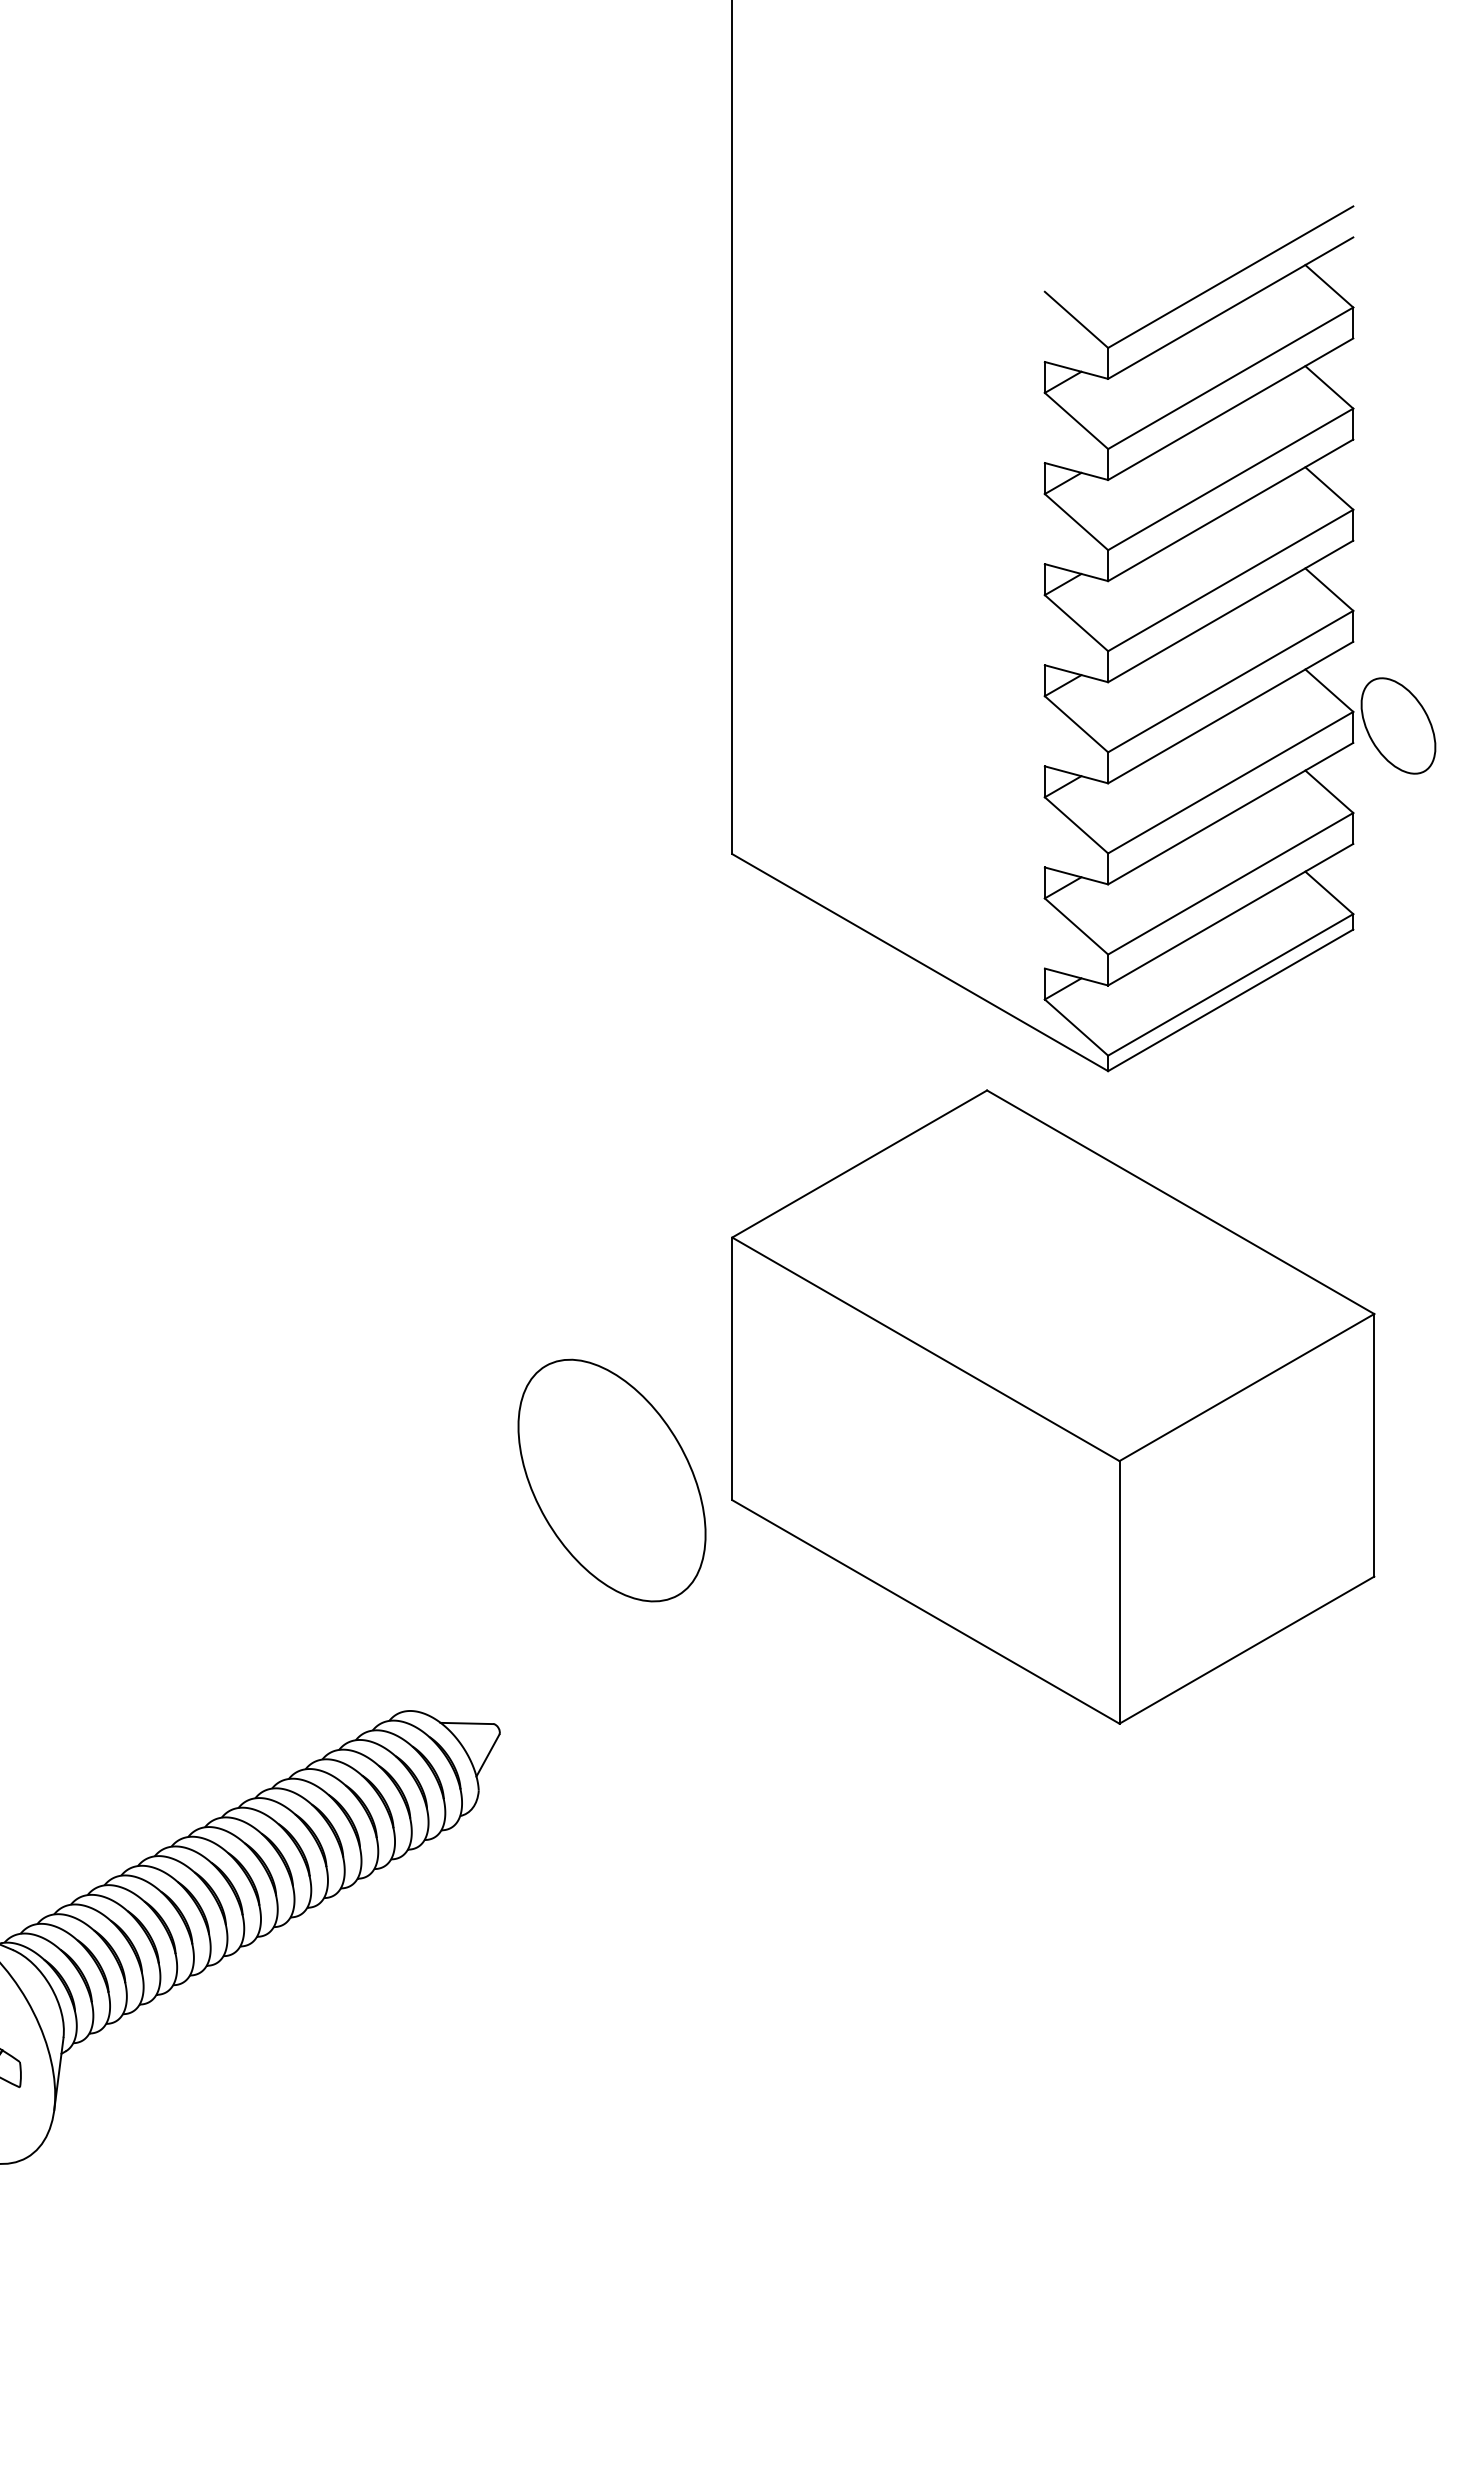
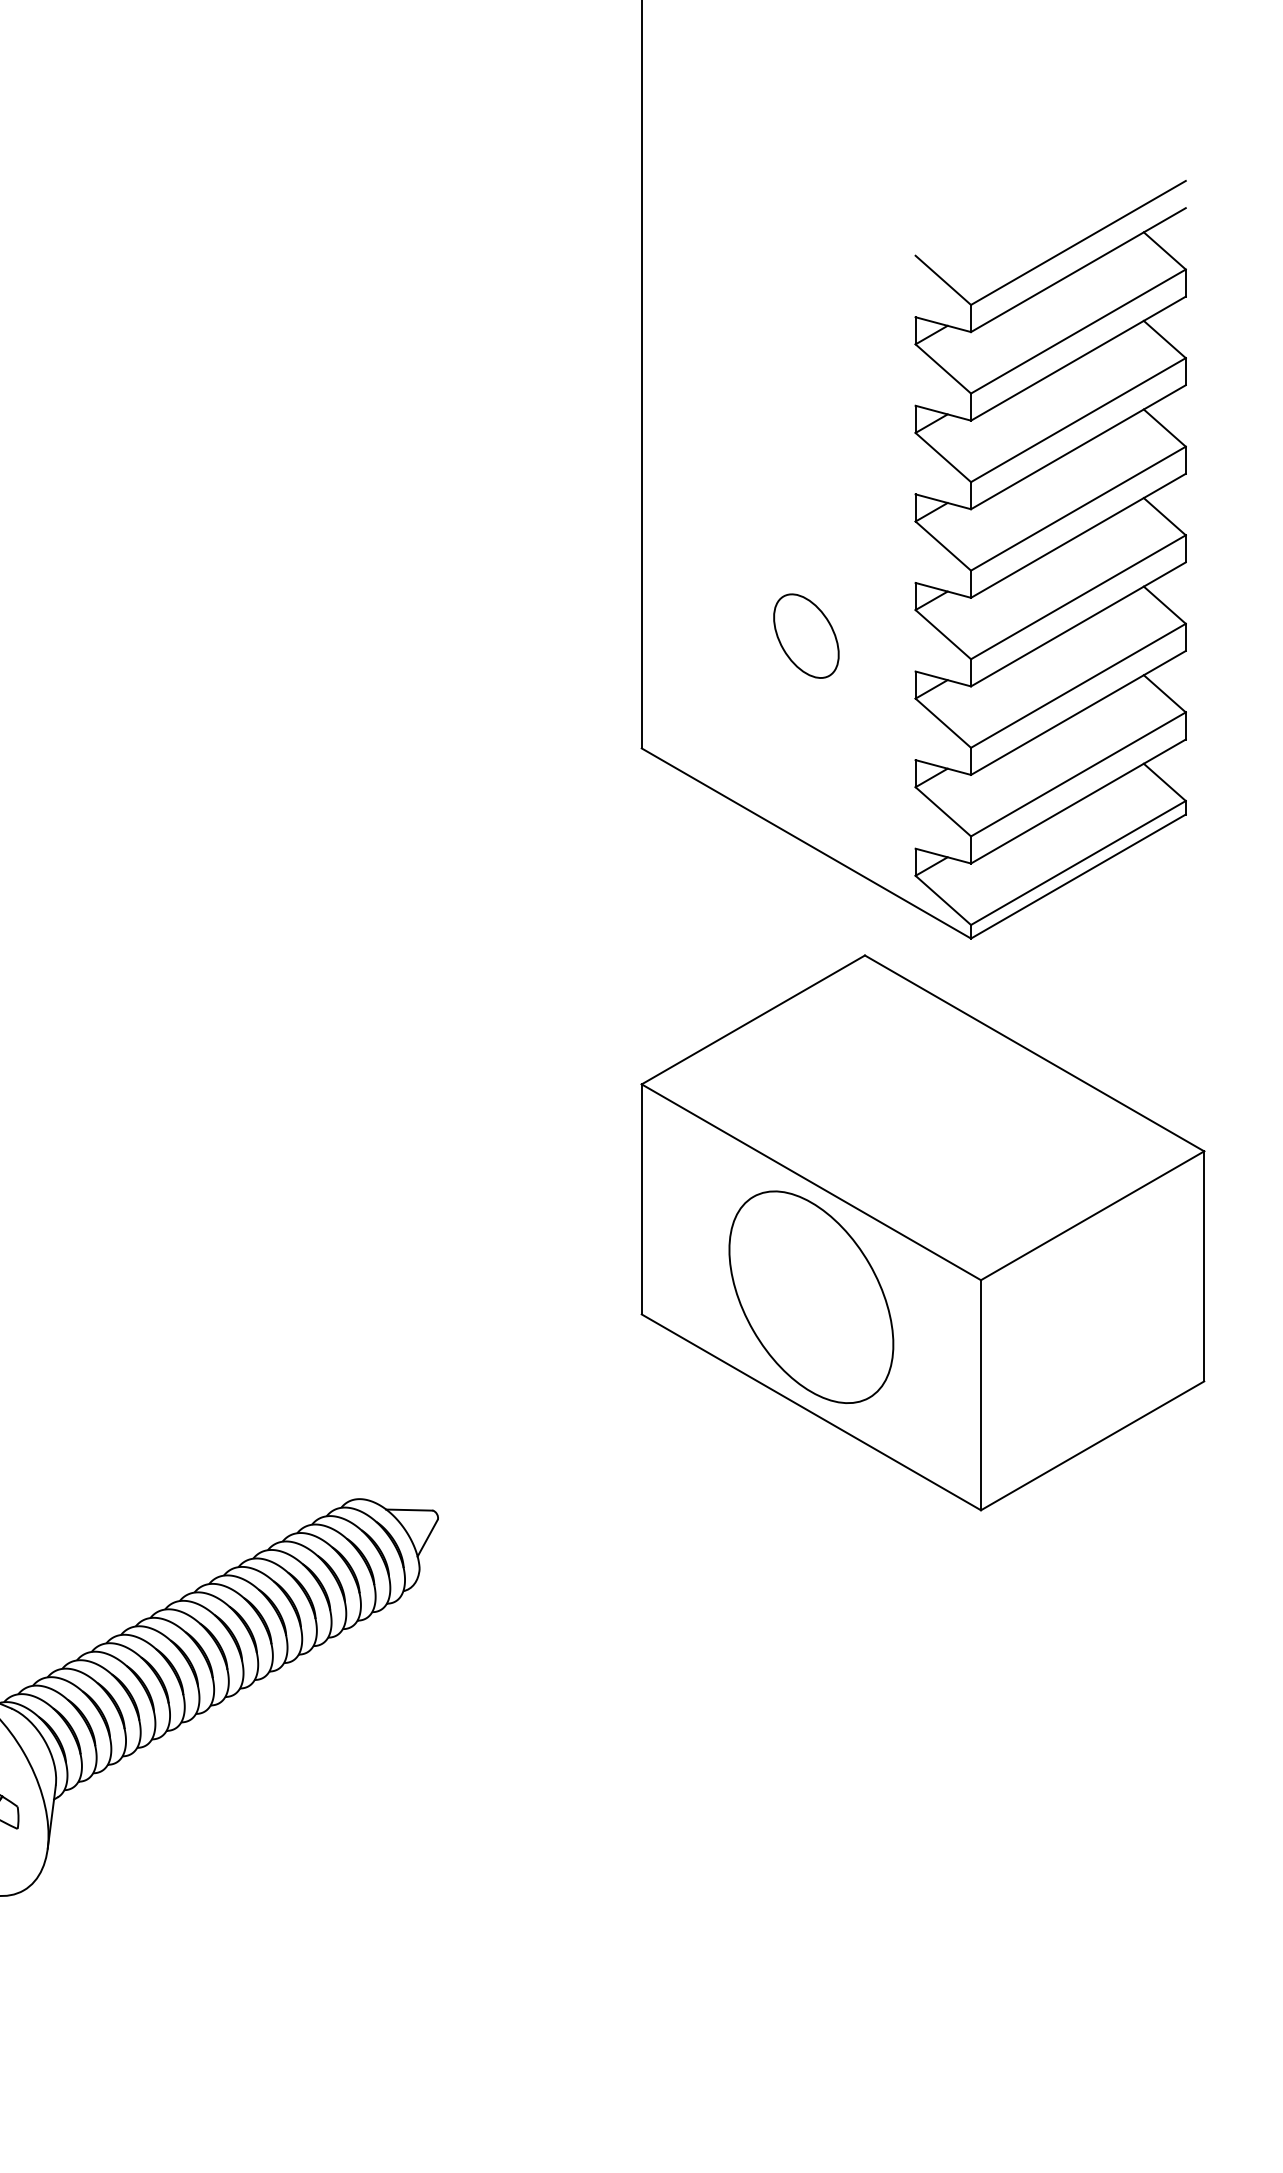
part: (1398, 725) -> (806, 635), moved
part: (612, 1479) -> (811, 1296), moved

